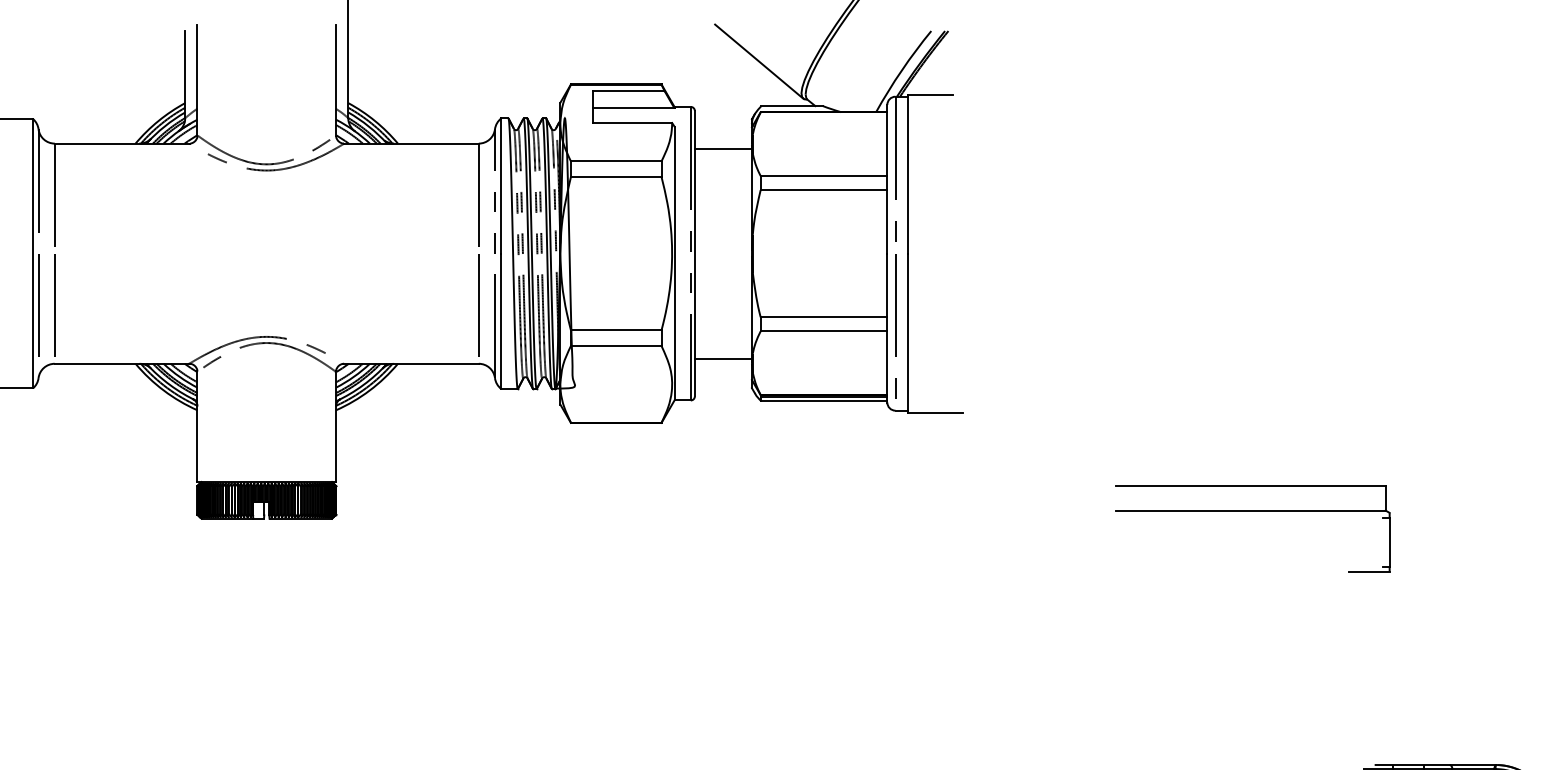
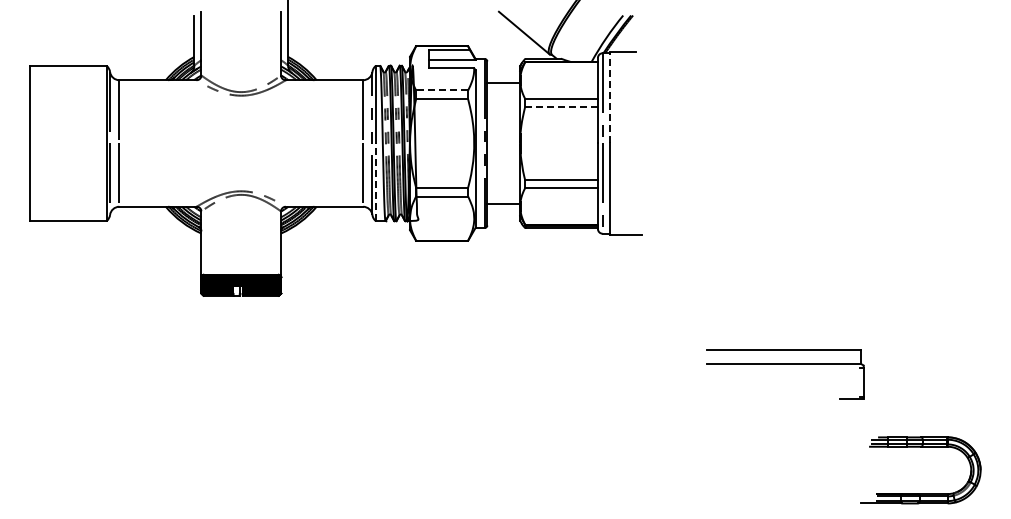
line: (615, 161) -> (441, 90), solid -> dashed
line: (907, 173) -> (609, 97), solid -> dashed
line: (823, 189) -> (561, 106), solid -> dashed
line: (502, 321) -> (376, 182), solid -> dashed
part: (1253, 511) -> (785, 364), moved

